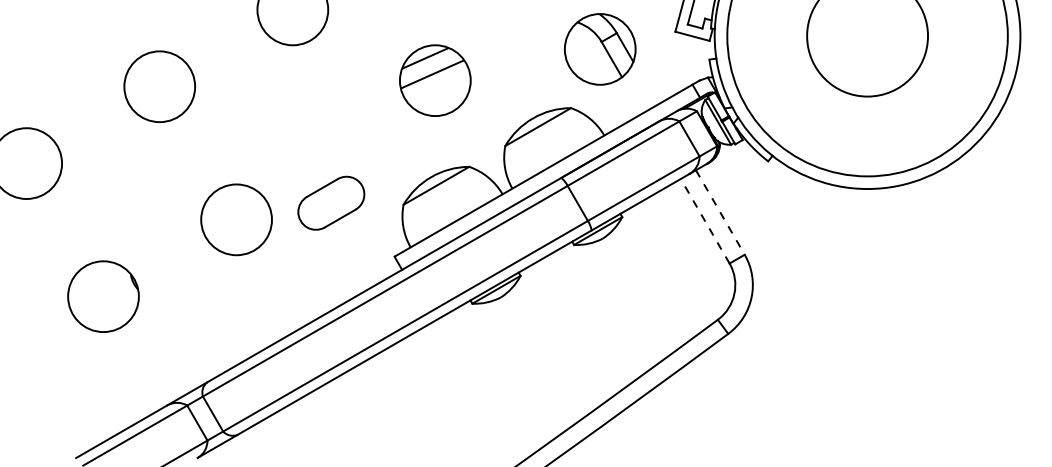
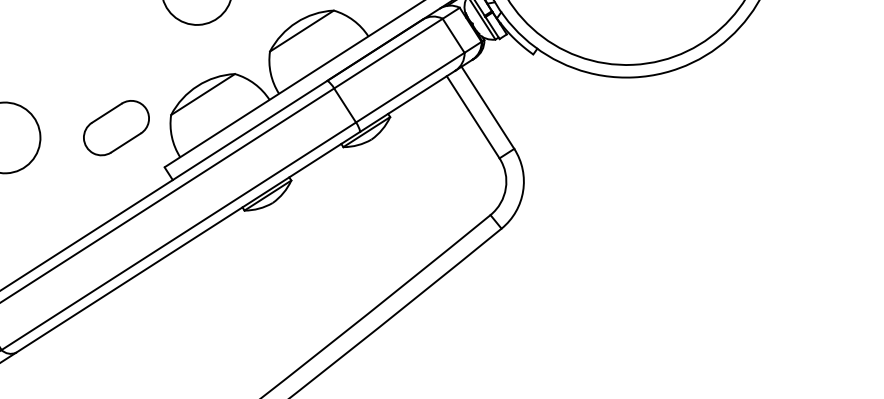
part: (331, 202) -> (116, 127), moved
line: (720, 212) -> (488, 107), dashed -> solid
line: (705, 221) -> (473, 117), dashed -> solid

